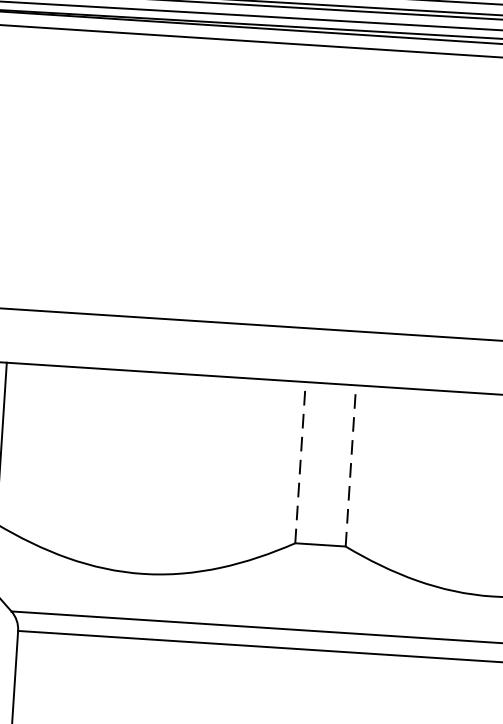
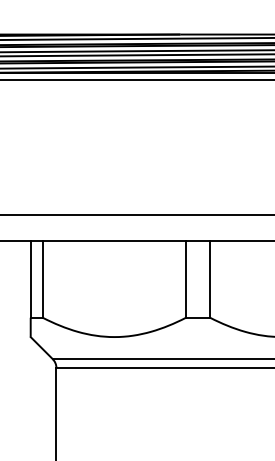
line: (301, 463) -> (186, 279), dashed -> solid
line: (351, 466) -> (210, 279), dashed -> solid

